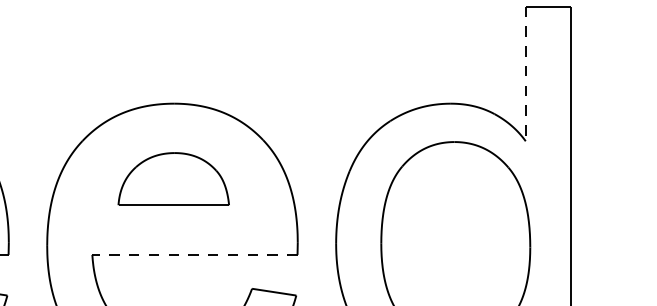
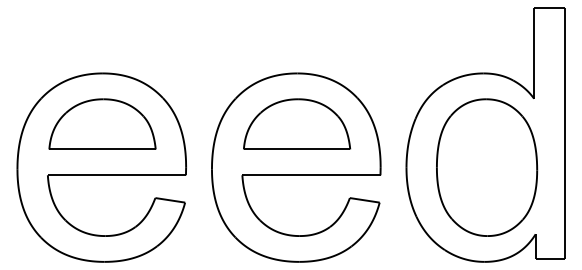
line: (526, 74) -> (534, 53), dashed -> solid
part: (174, 178) -> (297, 123), size x1.43
line: (193, 255) -> (310, 175), dashed -> solid

